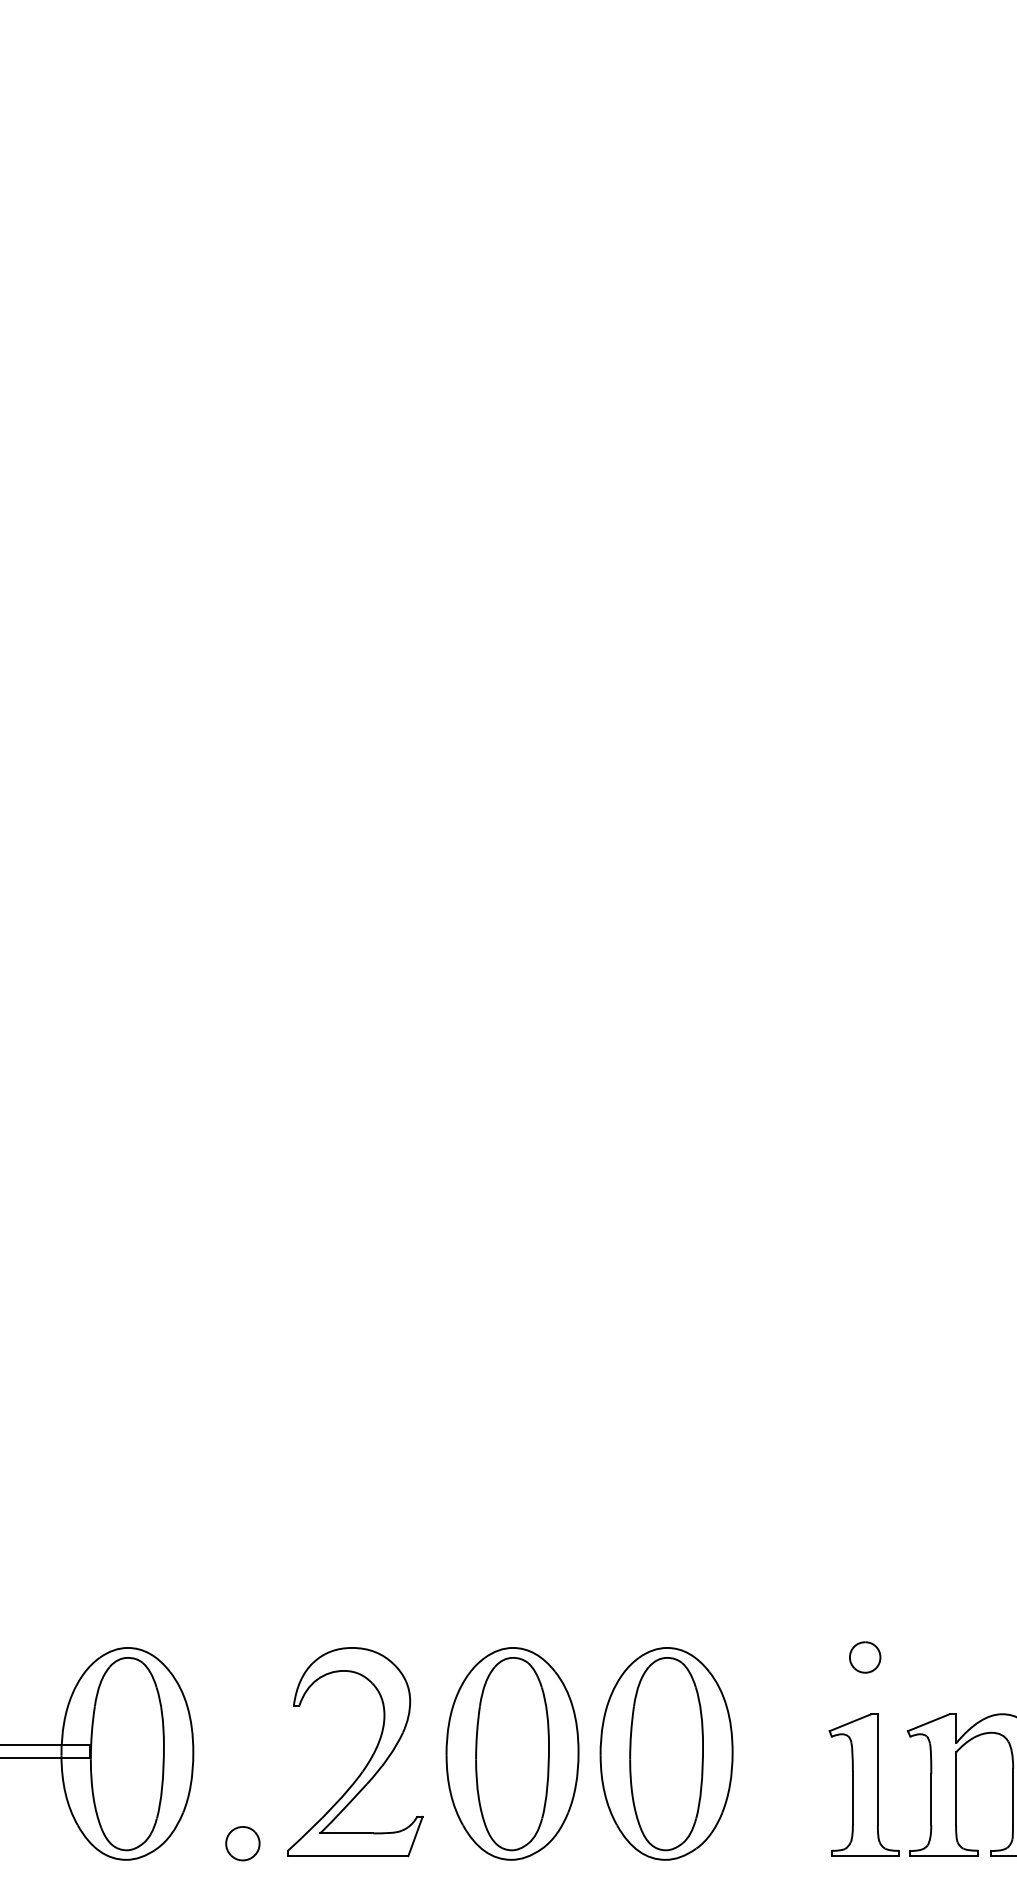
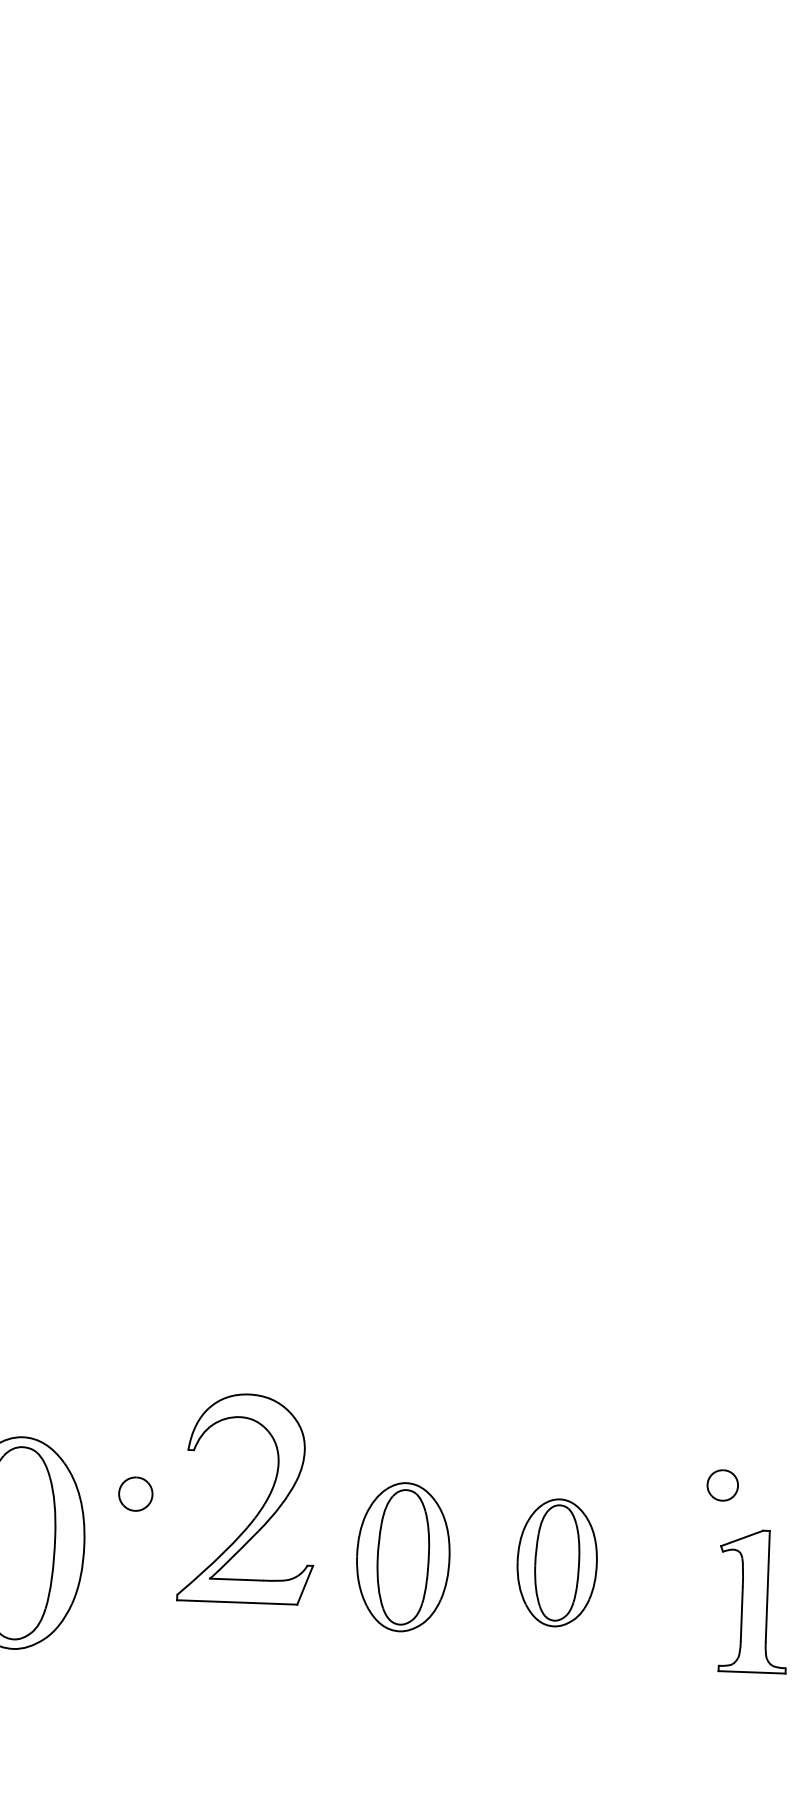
part: (865, 1657) -> (723, 1485), moved
part: (512, 1753) -> (403, 1556), size x0.7
part: (666, 1753) -> (557, 1562), size x0.6
part: (368, 1760) -> (260, 1507), moved
part: (242, 1843) -> (135, 1493), moved

